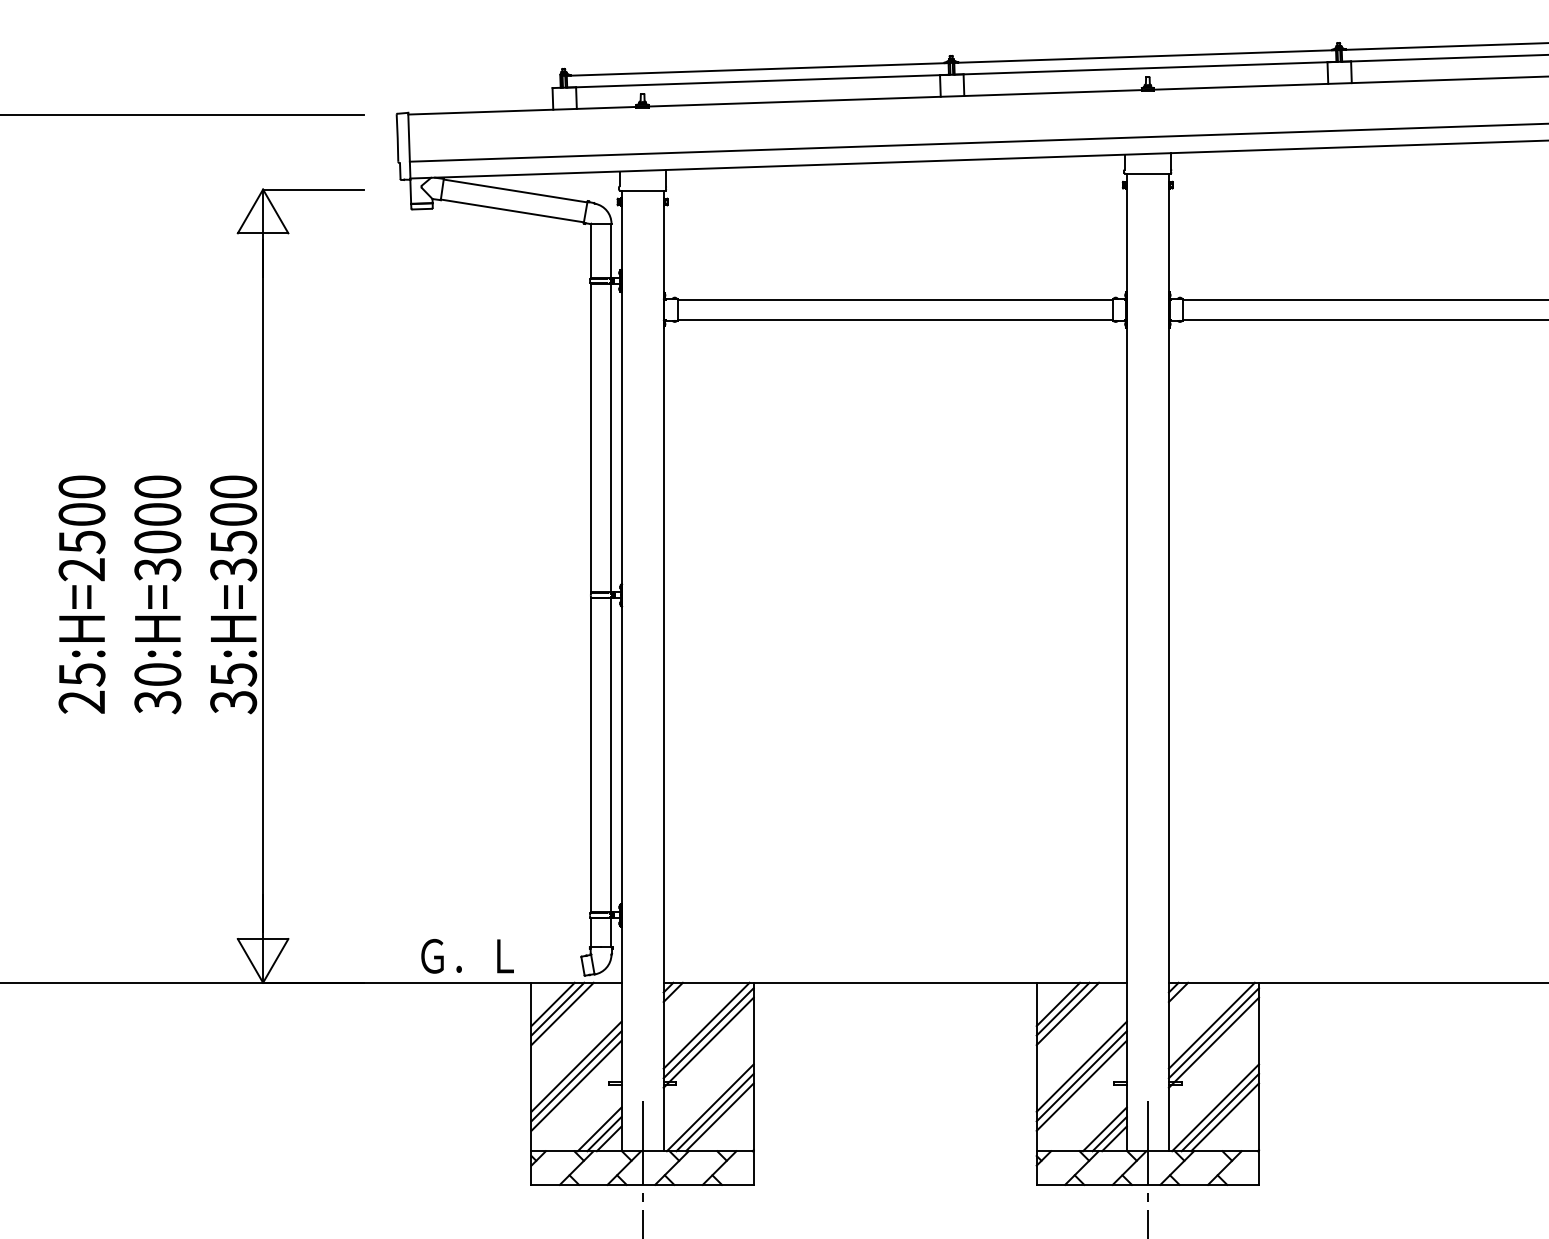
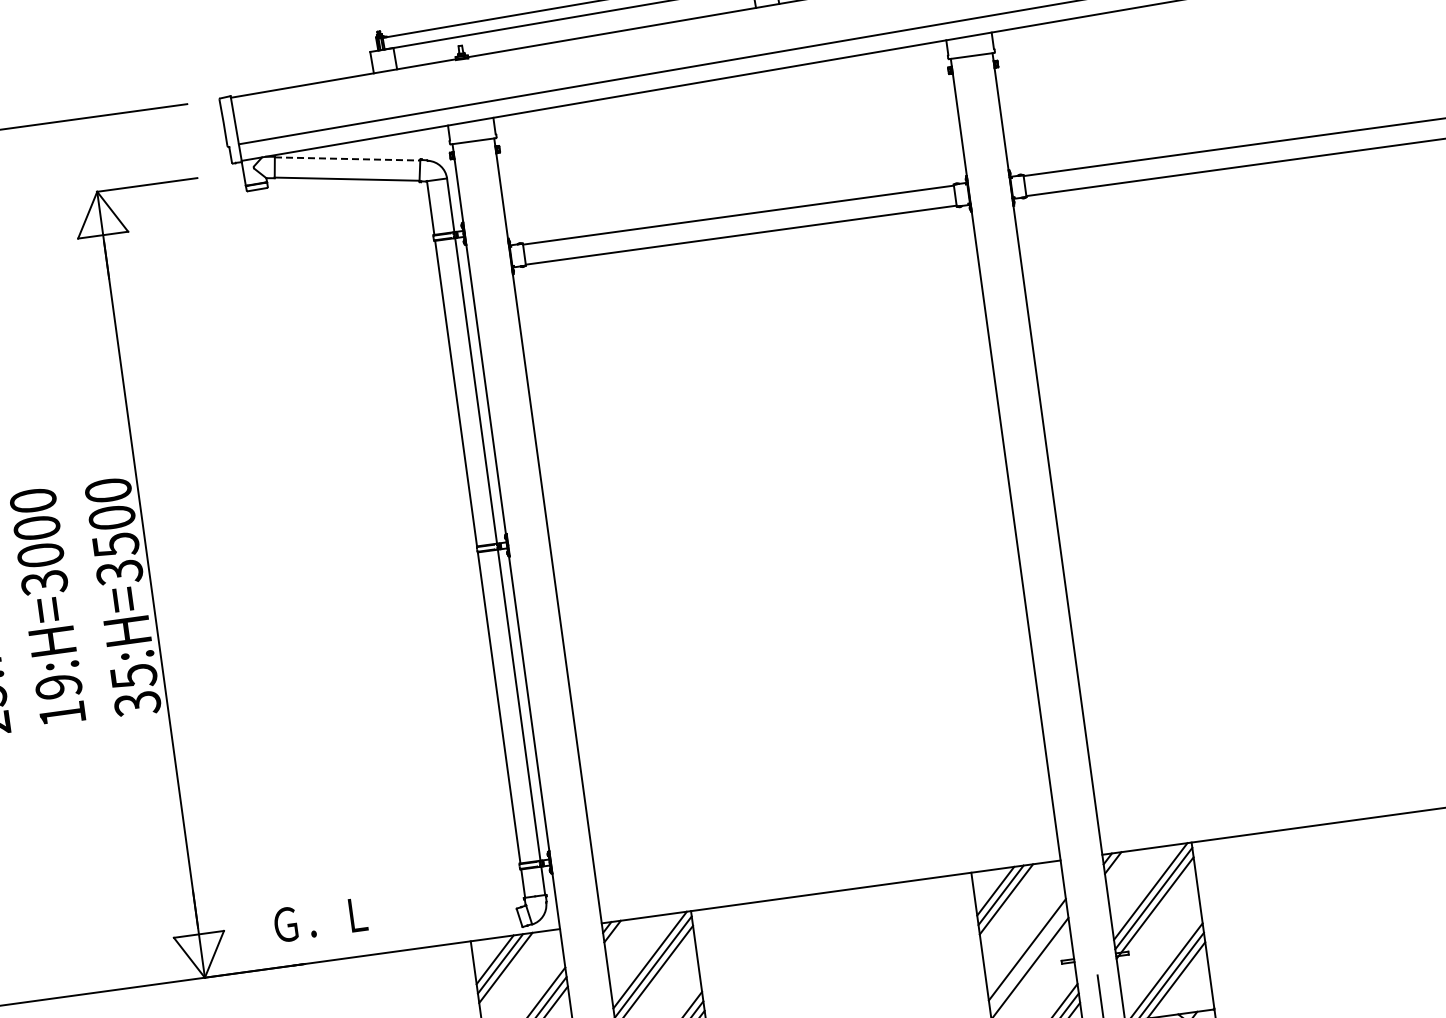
line: (515, 191) -> (347, 159), solid -> dashed
text: (157, 688) -> (60, 700), 30:H=3000 -> 19:H=3000
text: (467, 956) -> (320, 920), moved
line: (1081, 1076) -> (1028, 959), removed

